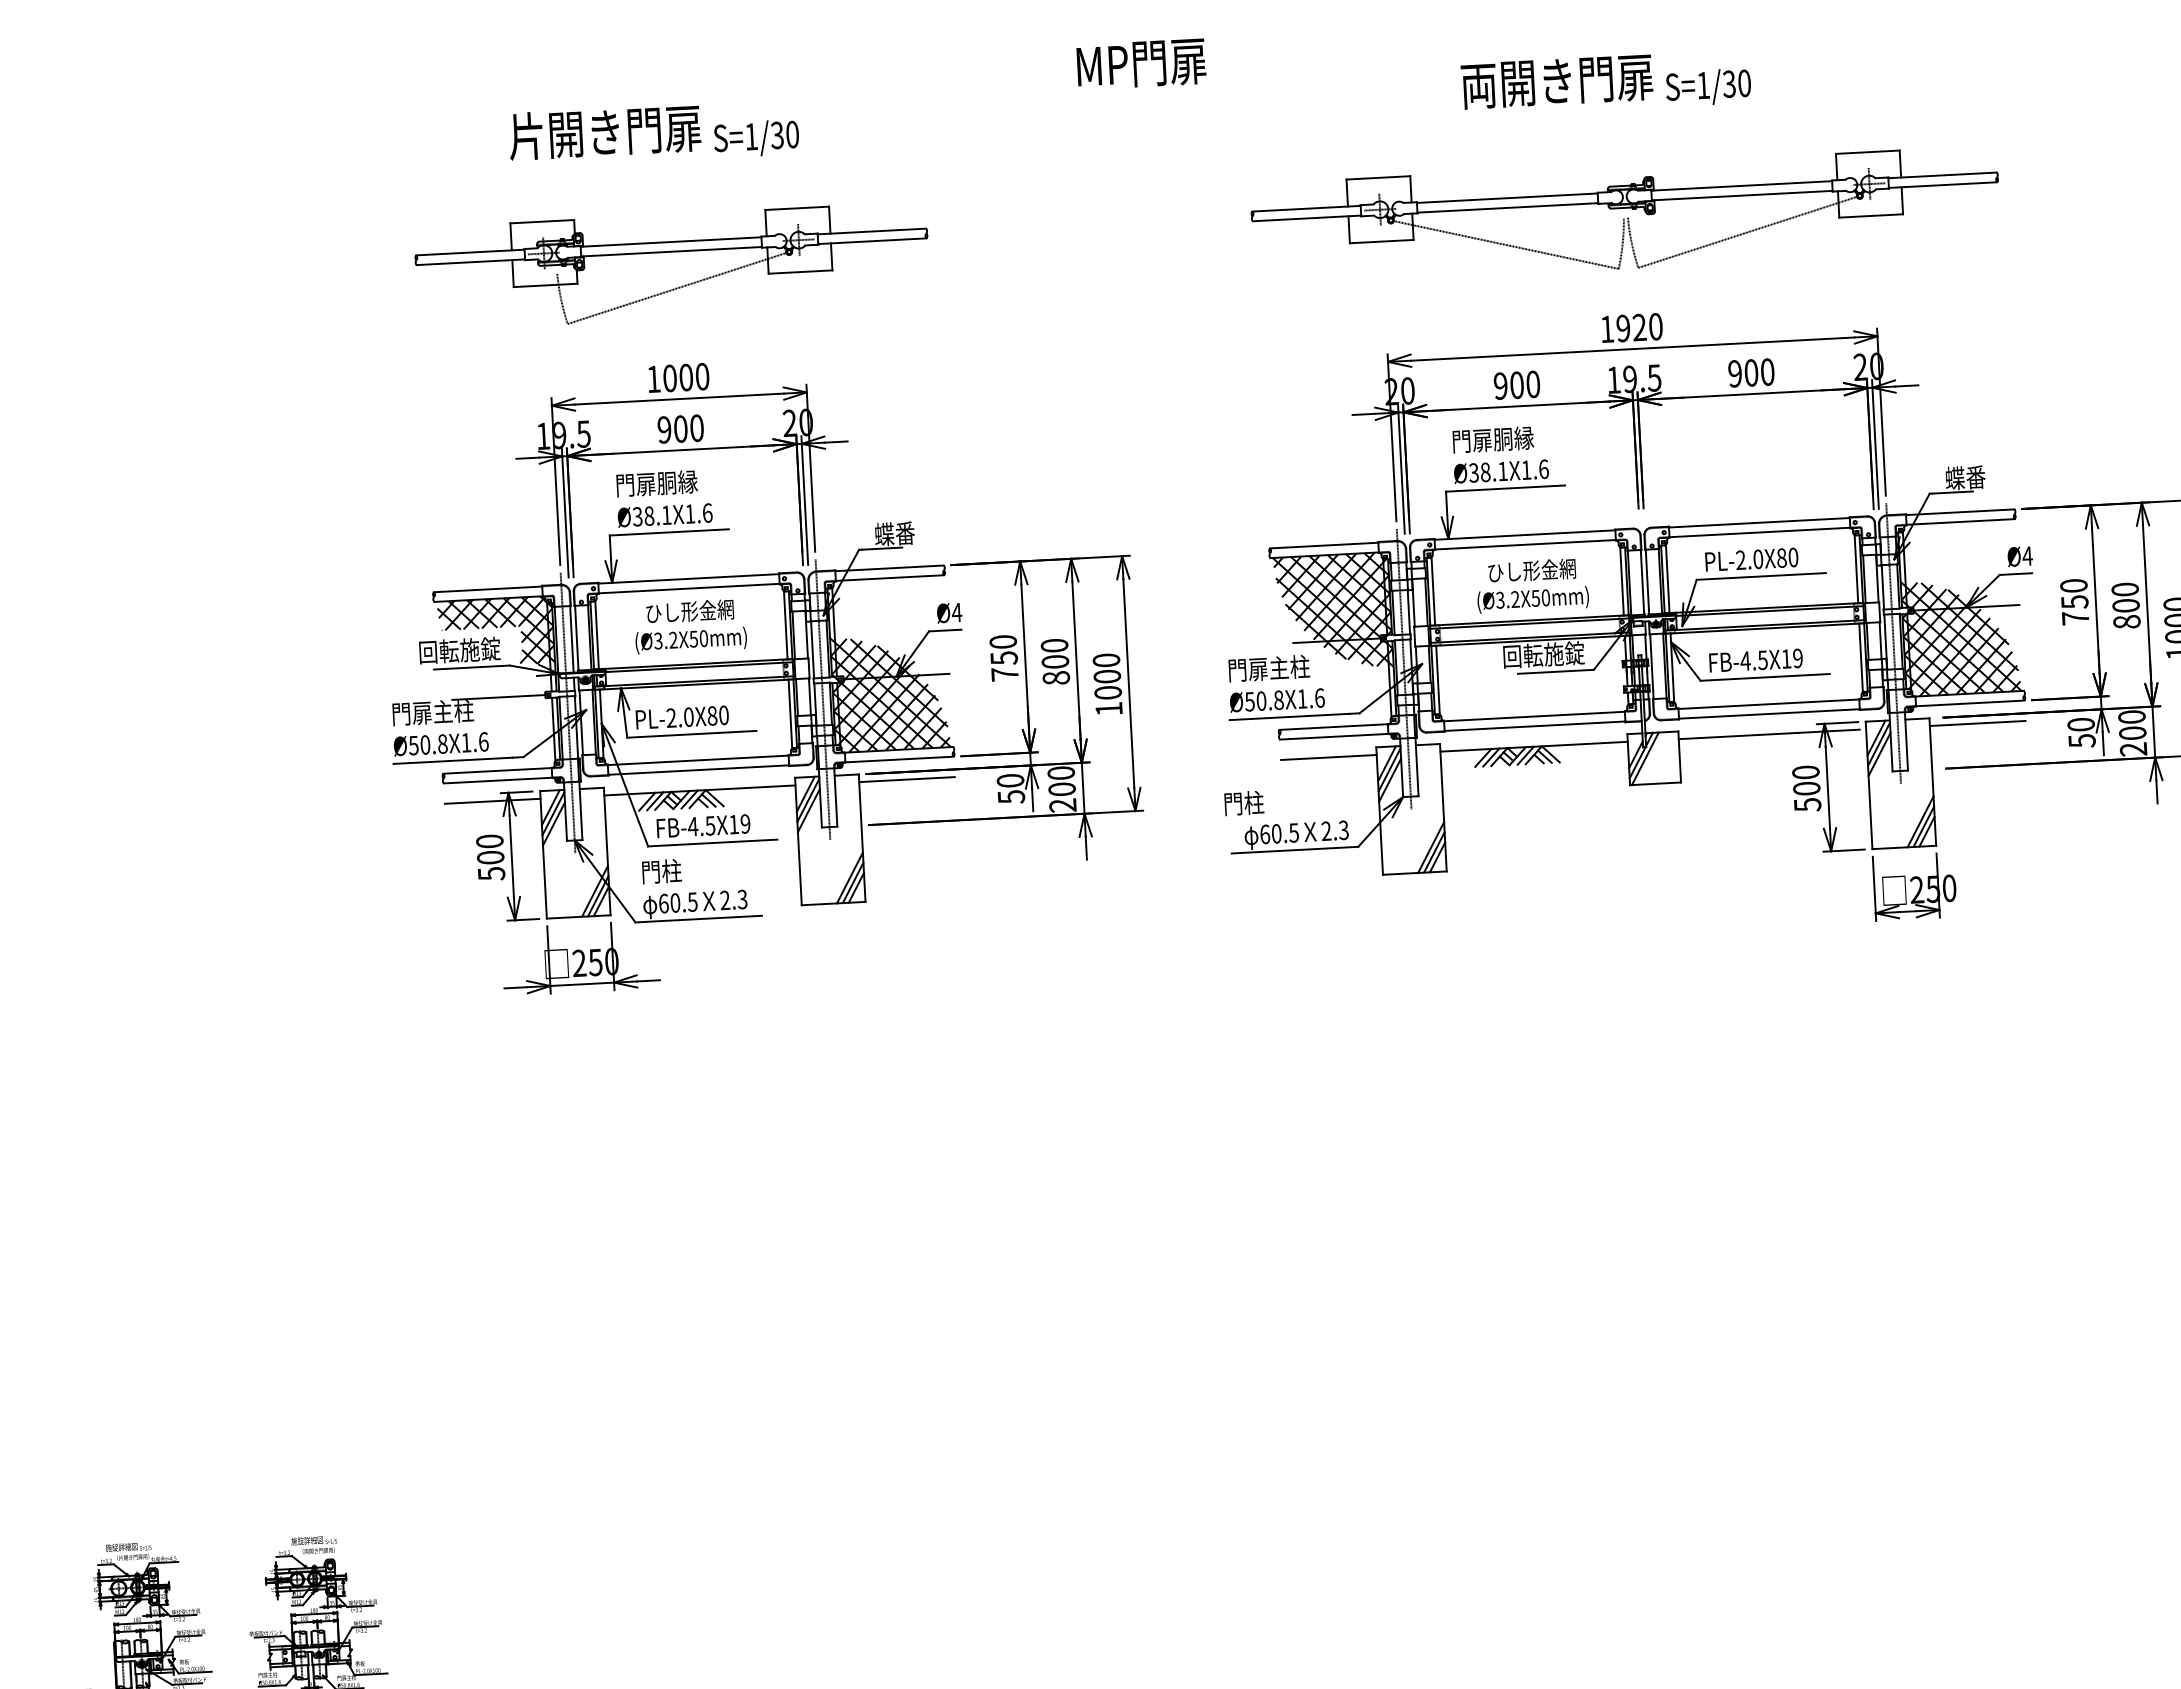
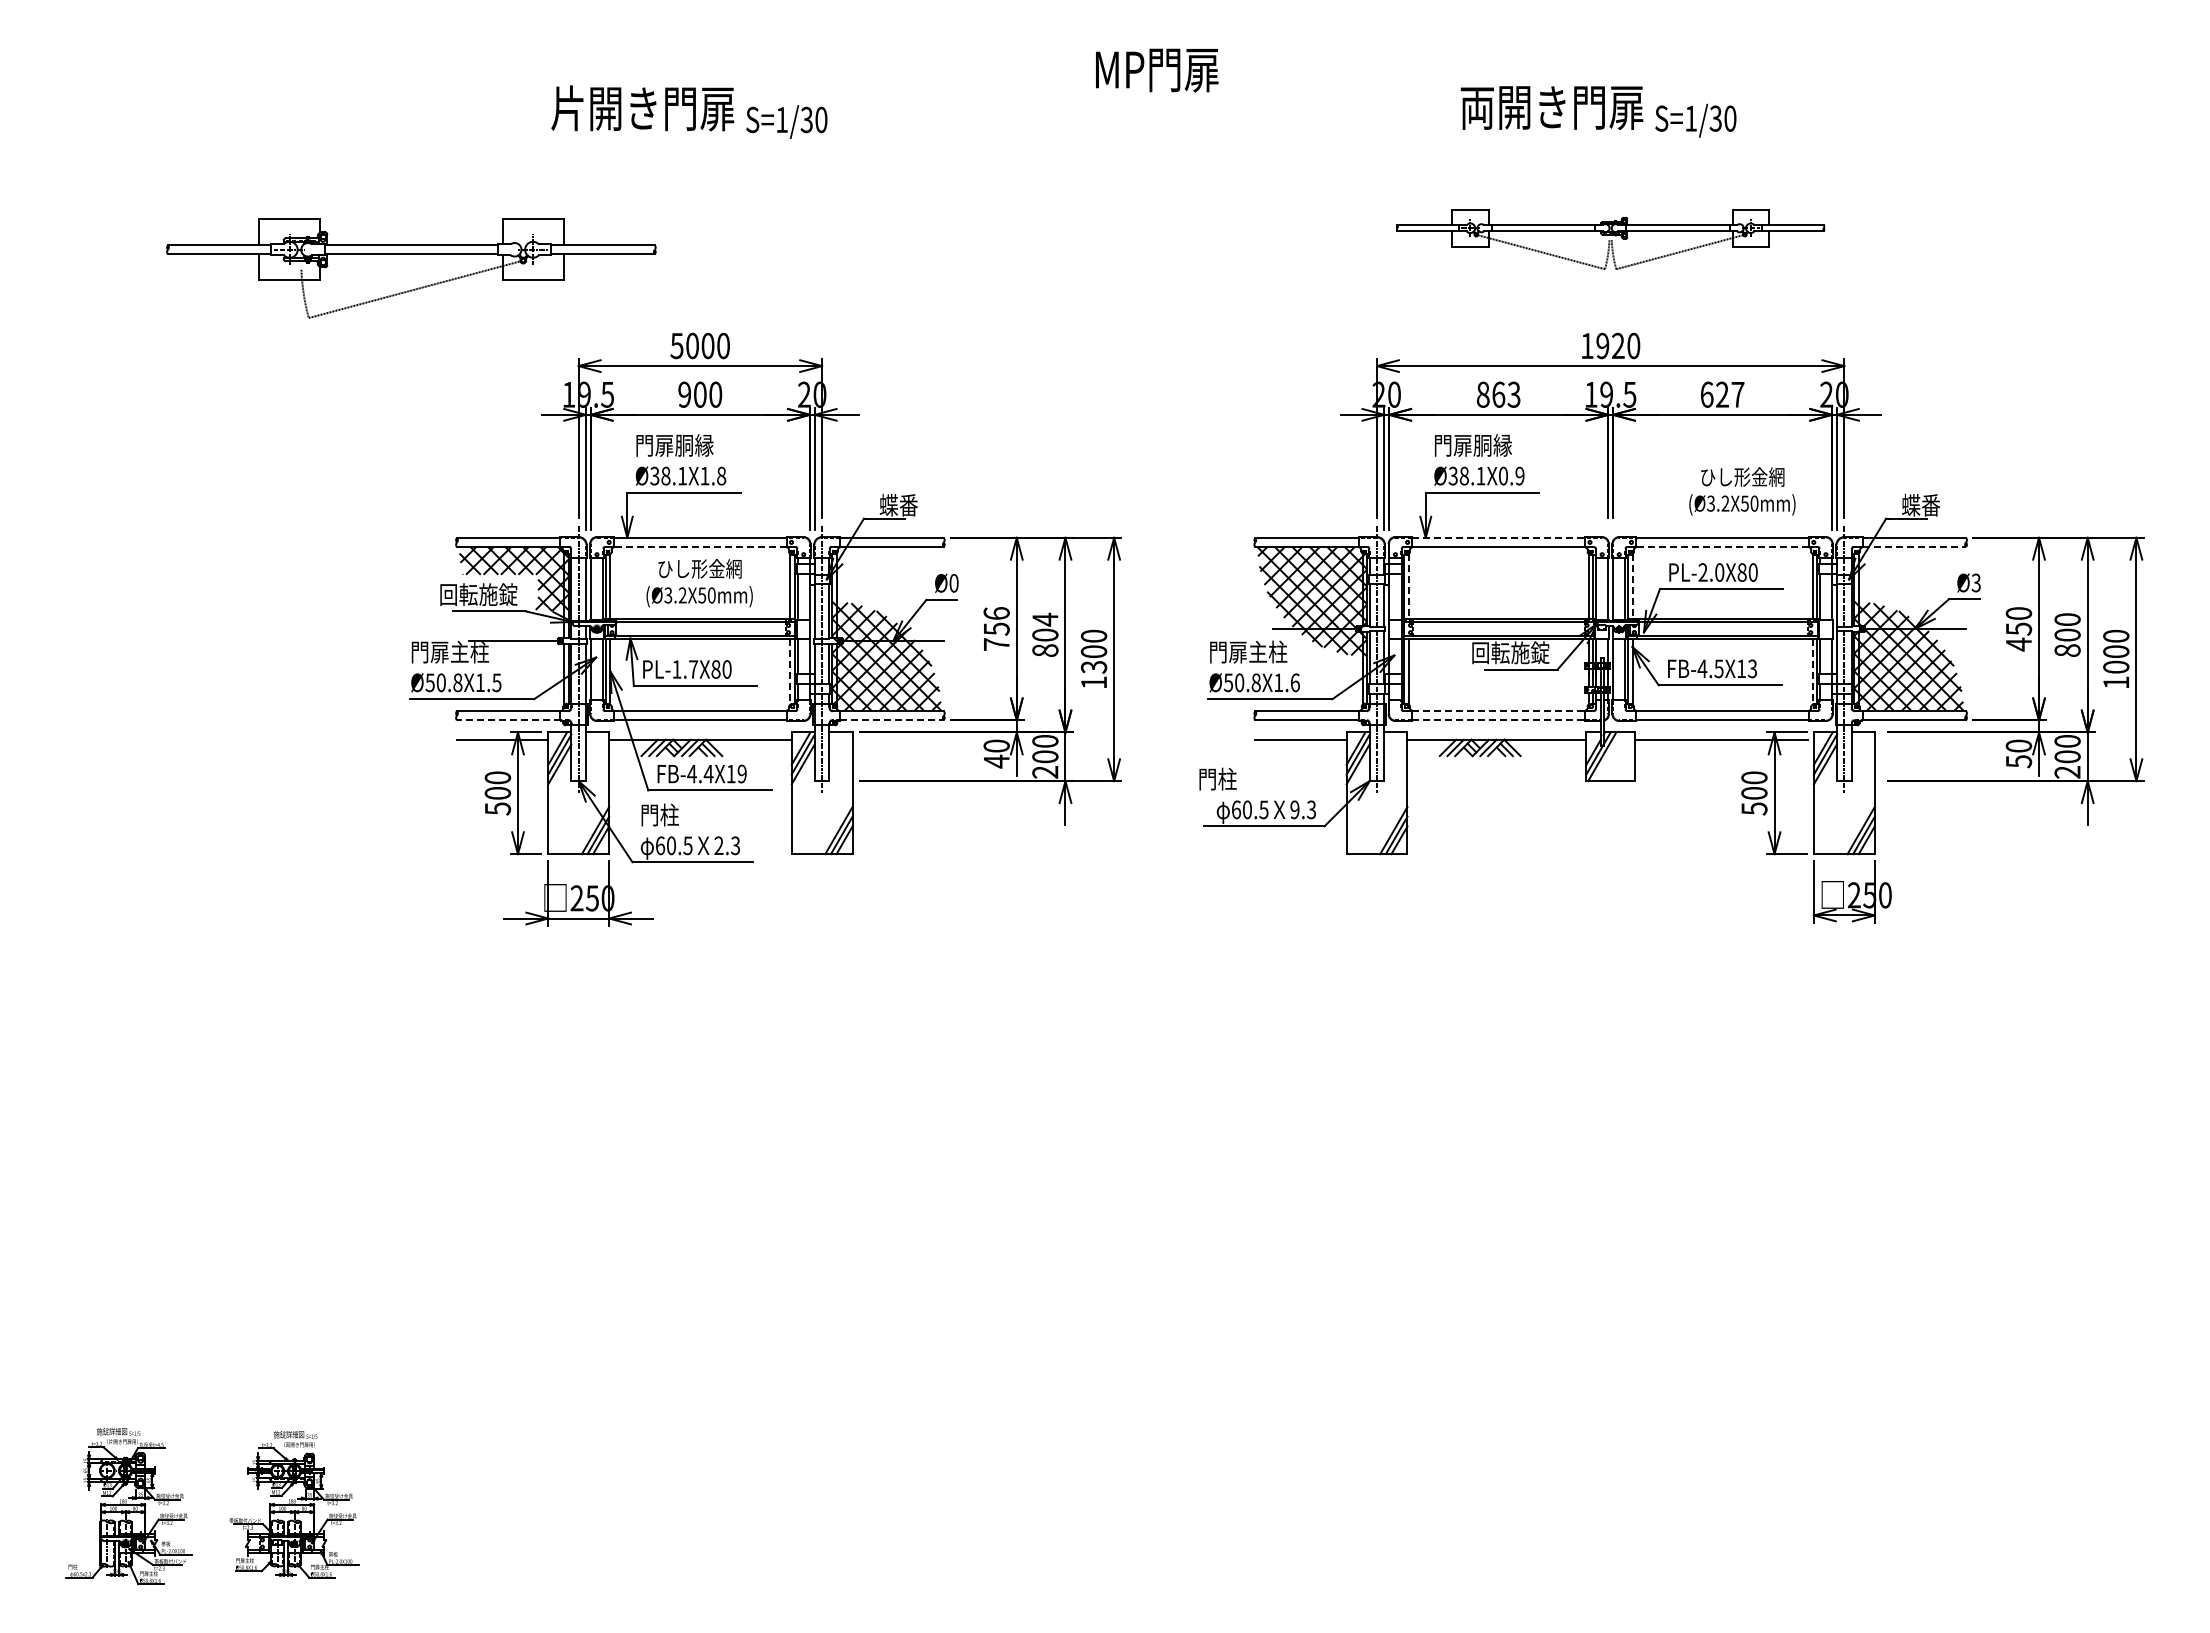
part: (1625, 216) -> (1610, 239), size x0.6
part: (672, 266) -> (411, 268), moved
text: (1751, 372) -> (1722, 394), 900 -> 627
text: (653, 379) -> (676, 346), 1000 -> 5000
text: (1516, 385) -> (1498, 394), 900 -> 863
text: (1534, 469) -> (1511, 475), Ø38.1X1.6 -> Ø38.1X0.9
text: (707, 512) -> (721, 475), Ø38.1X1.6 -> Ø38.1X1.8
line: (1960, 522) -> (1914, 547), solid -> dashed
line: (1759, 532) -> (1722, 547), solid -> dashed
line: (1525, 534) -> (1499, 537), solid -> dashed
text: (2027, 555) -> (1976, 582), Ø4 -> Ø3
line: (1667, 578) -> (1632, 586), solid -> dashed
text: (1532, 585) -> (1742, 491), moved
line: (688, 589) -> (699, 547), solid -> dashed
line: (1433, 591) -> (1408, 586), solid -> dashed
text: (956, 612) -> (953, 583), Ø4 -> Ø0
text: (2075, 618) -> (2018, 644), 750 -> 450
text: (1003, 641) -> (996, 613), 750 -> 756
text: (1054, 645) -> (1045, 619), 800 -> 804
line: (1860, 657) -> (1812, 671), solid -> dashed
text: (1797, 658) -> (1752, 668), FB-4.5X19 -> FB-4.5X13
text: (1108, 692) -> (1094, 666), 1000 -> 1300
line: (790, 713) -> (790, 671), solid -> dashed
line: (1535, 716) -> (1499, 711), solid -> dashed
text: (680, 717) -> (685, 669), PL-2.0X80 -> PL-1.7X80
line: (1977, 723) -> (1920, 739), removed
line: (1535, 726) -> (1499, 720), solid -> dashed
text: (483, 741) -> (496, 682), Ø50.8X1.6 -> Ø50.8X1.5
line: (898, 759) -> (891, 720), solid -> dashed
line: (906, 779) -> (897, 739), removed
line: (497, 780) -> (508, 720), solid -> dashed
text: (1011, 796) -> (996, 761), 50 -> 40
text: (710, 826) -> (708, 774), FB-4.5X19 -> FB-4.4X19
text: (1326, 831) -> (1294, 810), 2.3 -> 9.3

